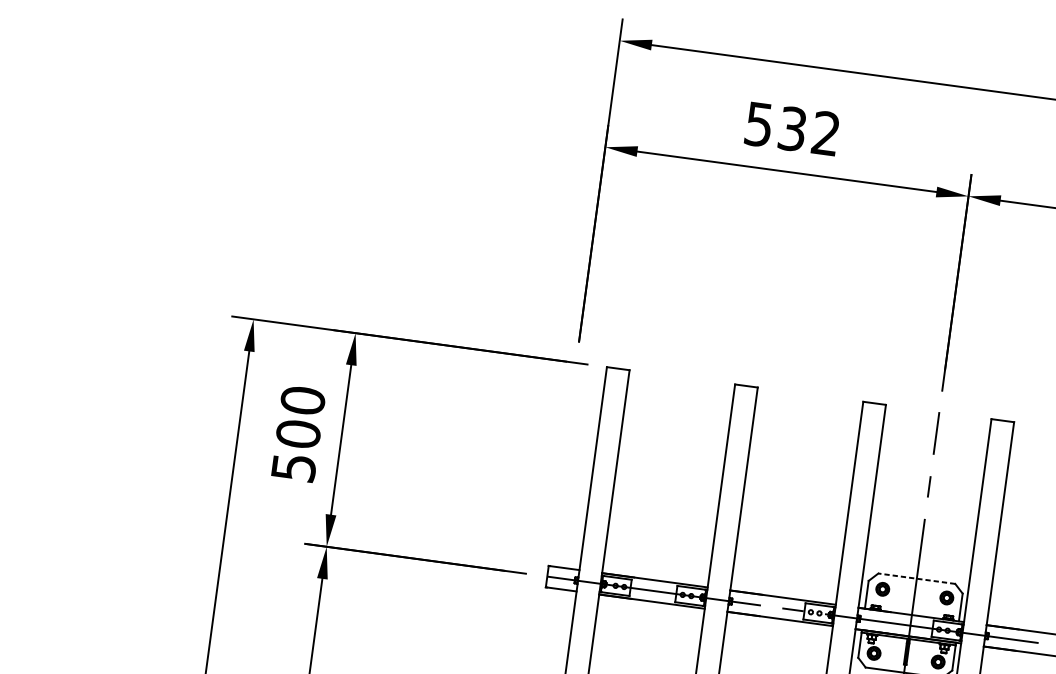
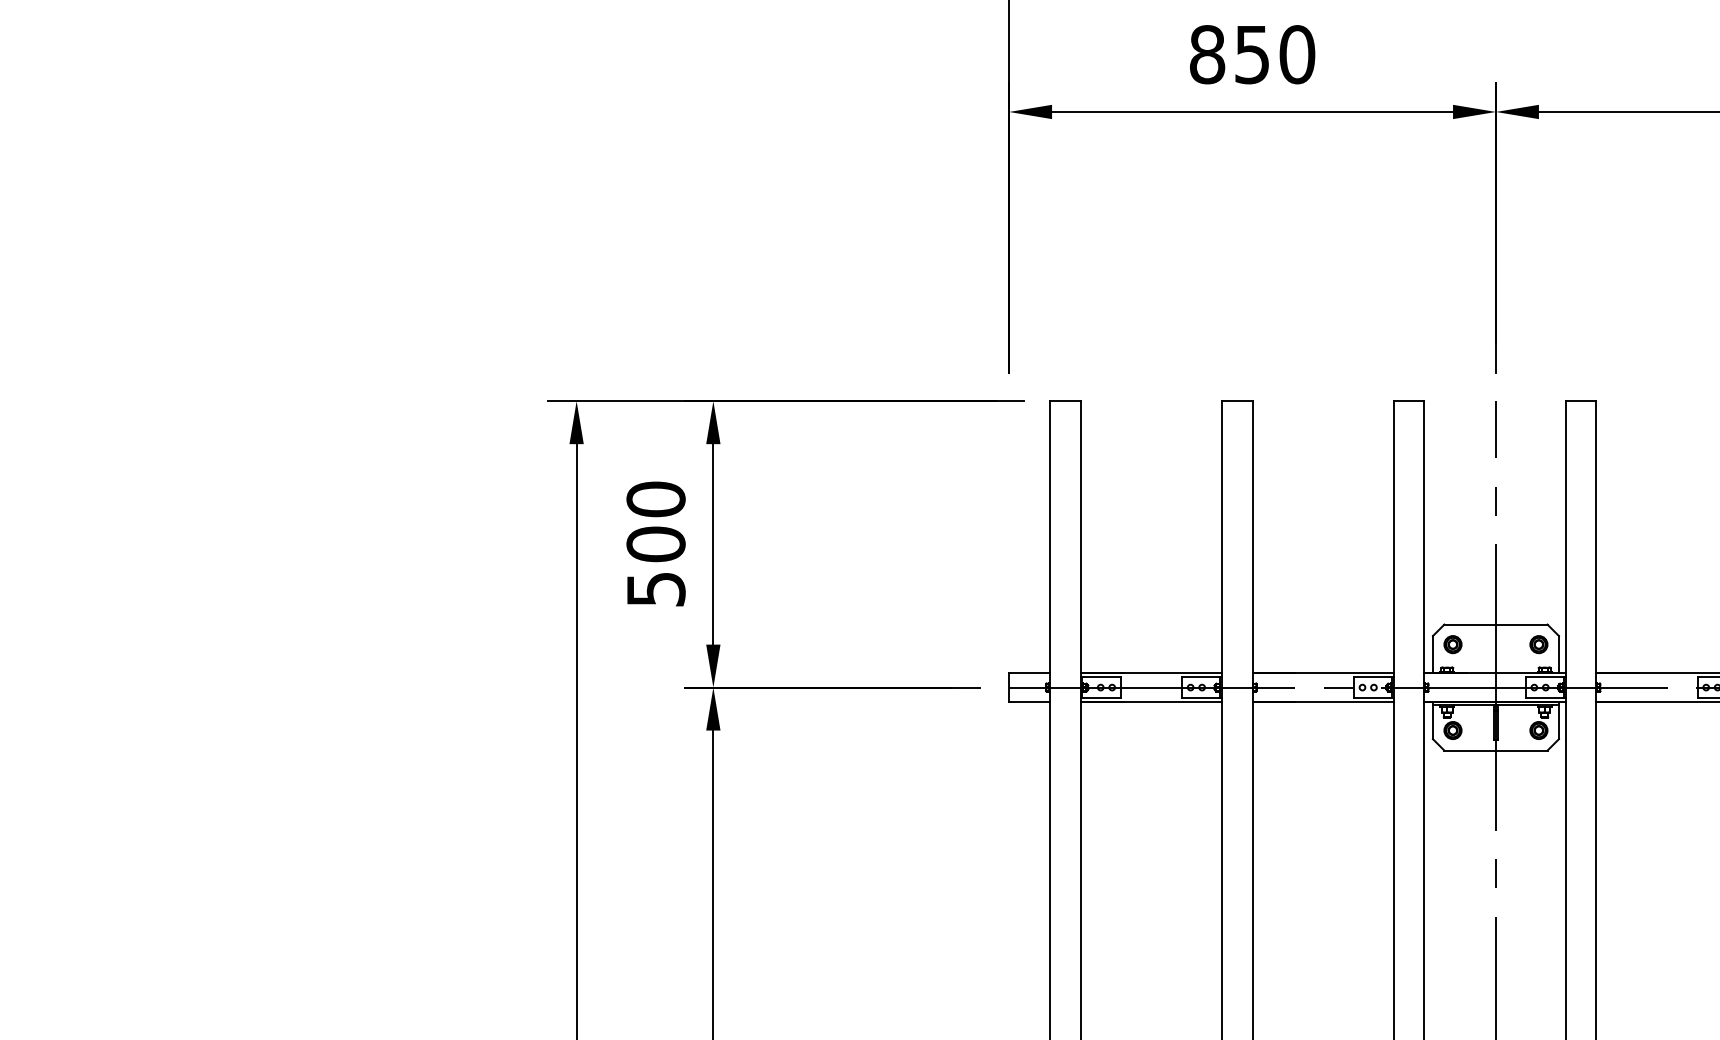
text: (792, 128) -> (1252, 54), 532 -> 850
line: (916, 578) -> (1495, 624), dashed -> solid

